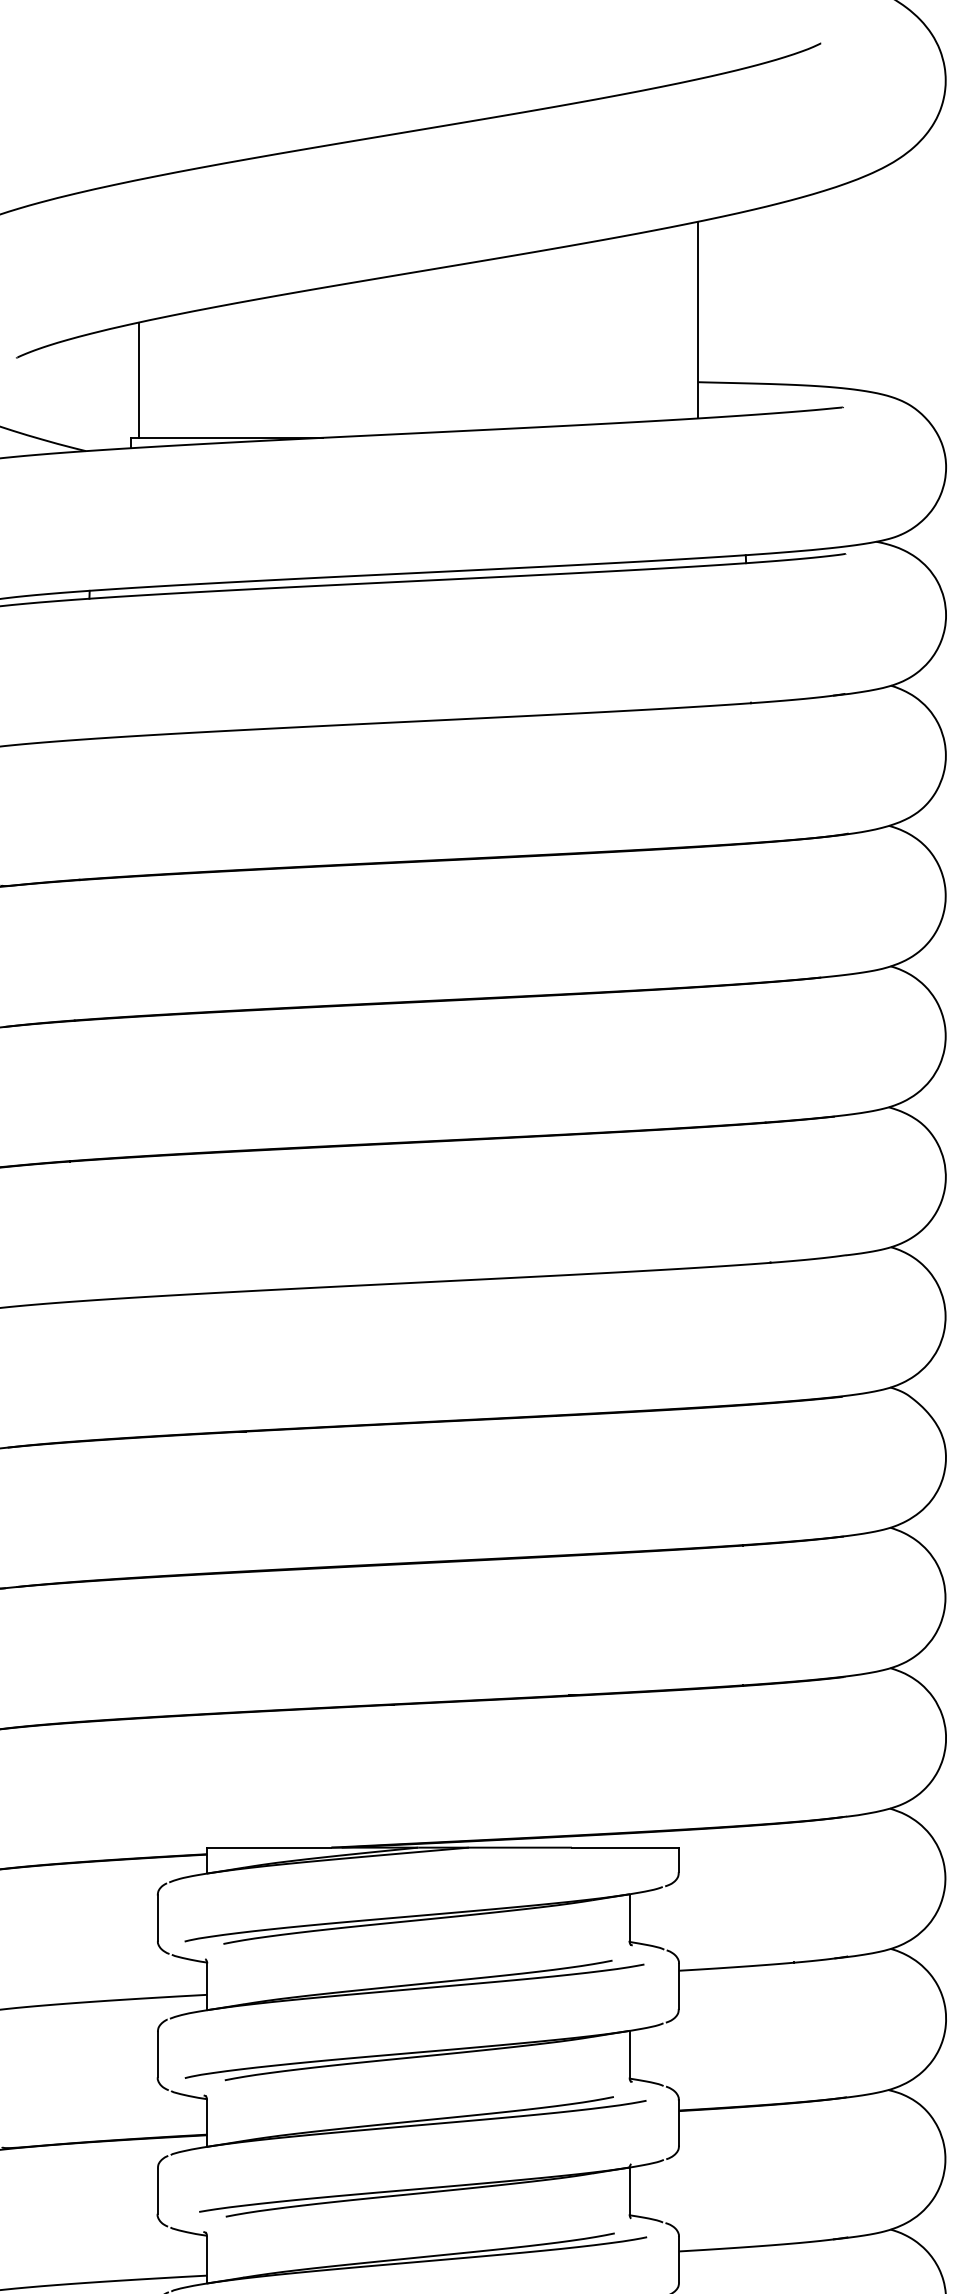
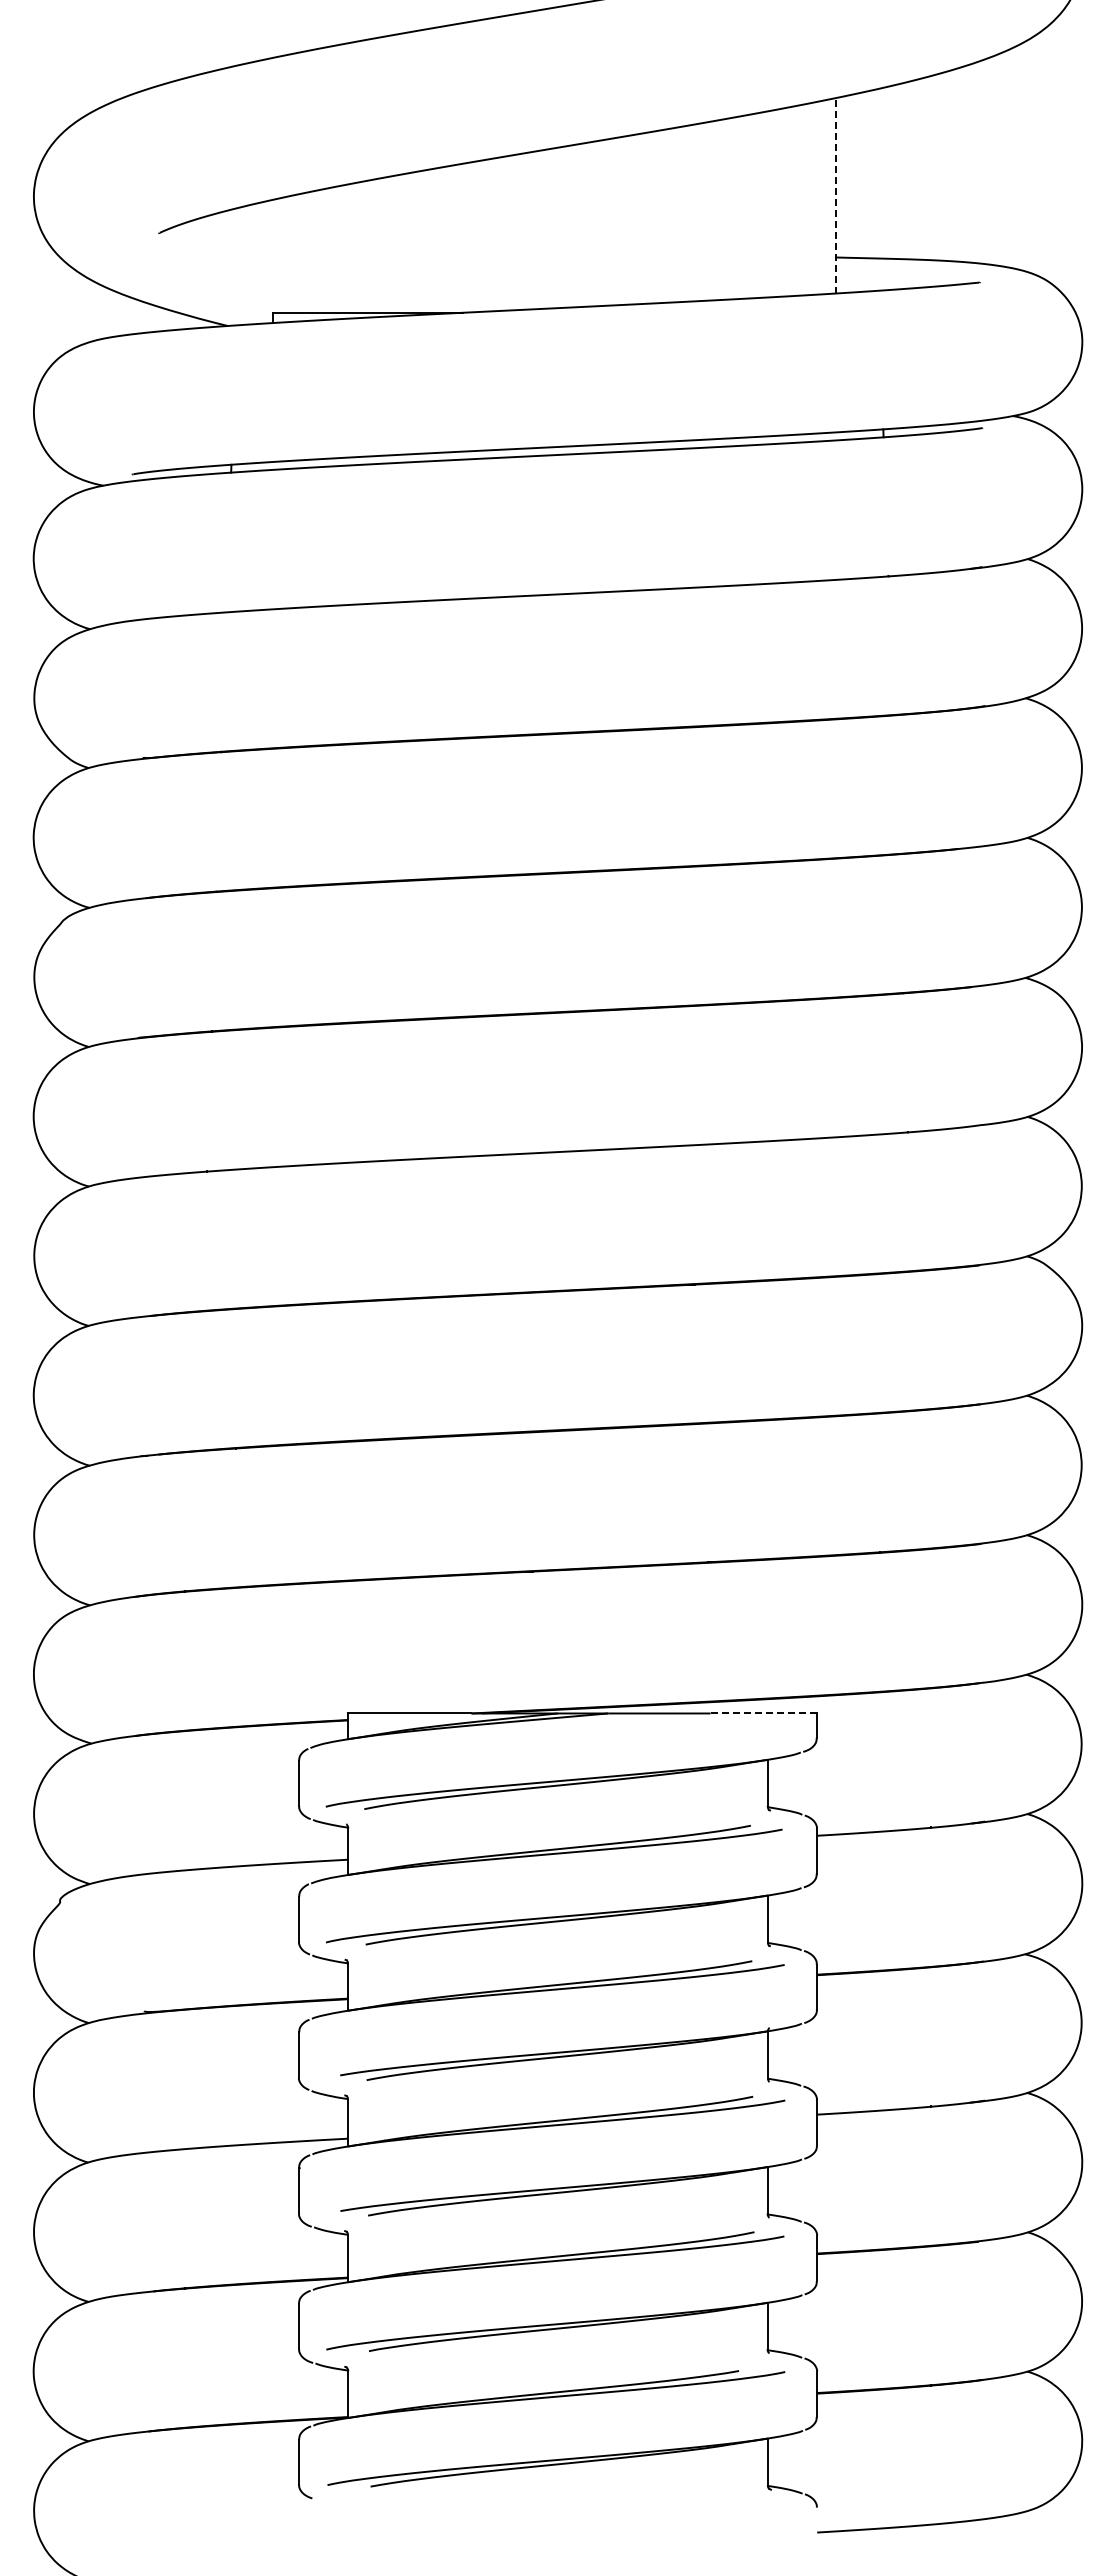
line: (697, 319) -> (835, 195), solid -> dashed
line: (139, 380) -> (280, 255), removed
line: (625, 1847) -> (763, 1713), solid -> dashed

